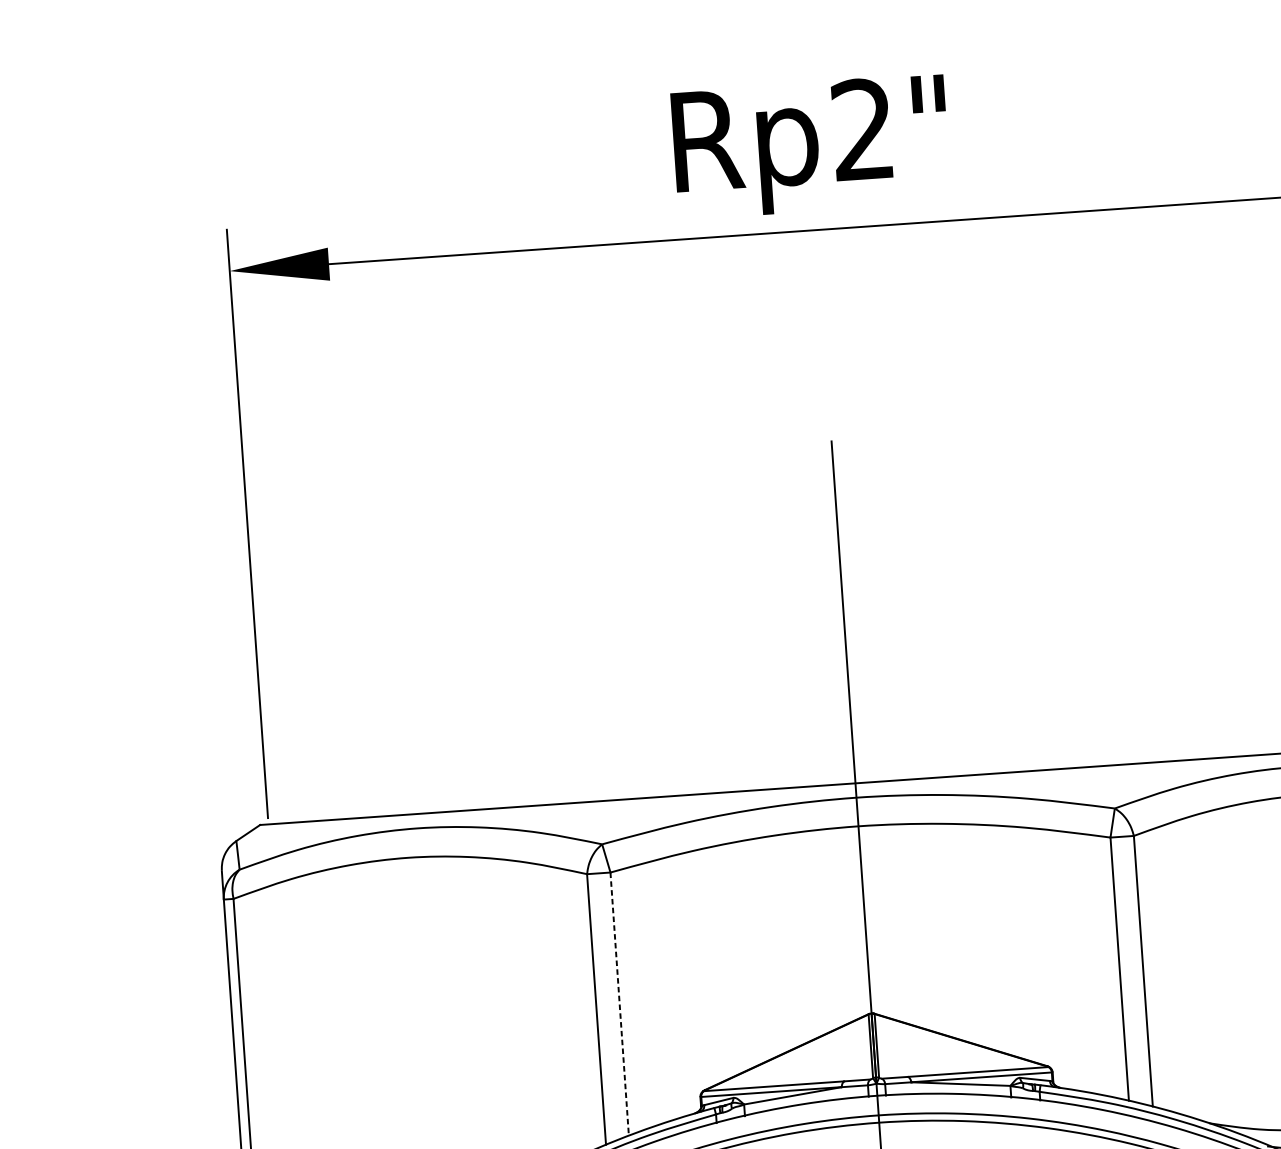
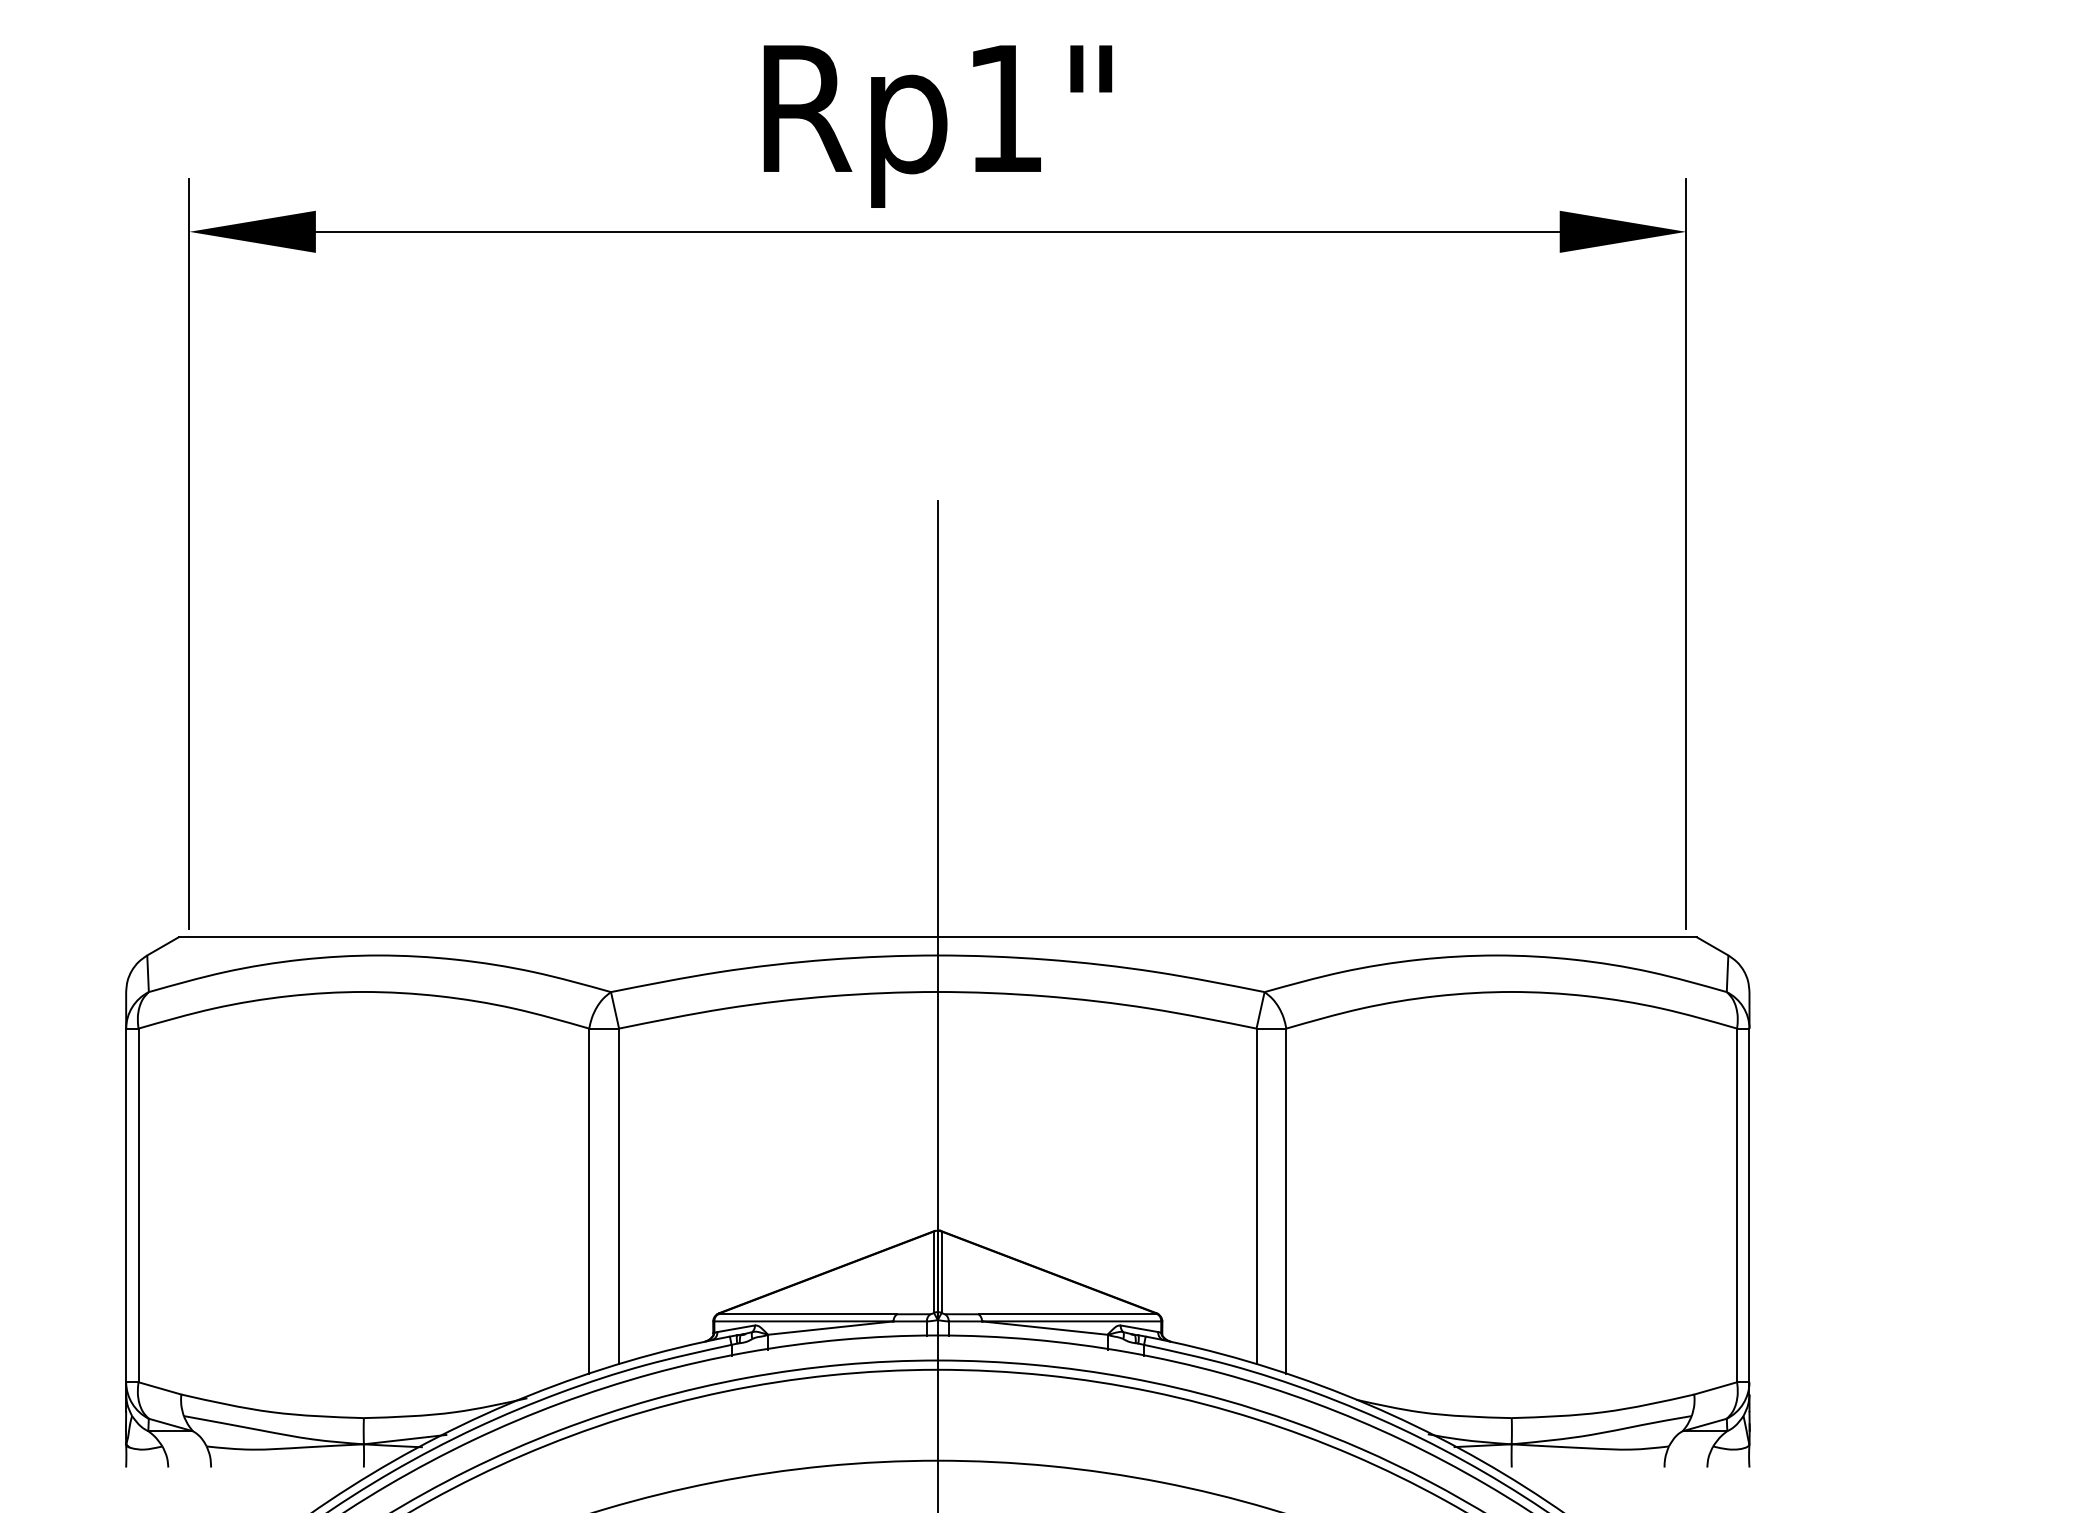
text: (861, 128) -> (1003, 107), Rp2" -> Rp1"
line: (620, 1004) -> (619, 1196), dashed -> solid

